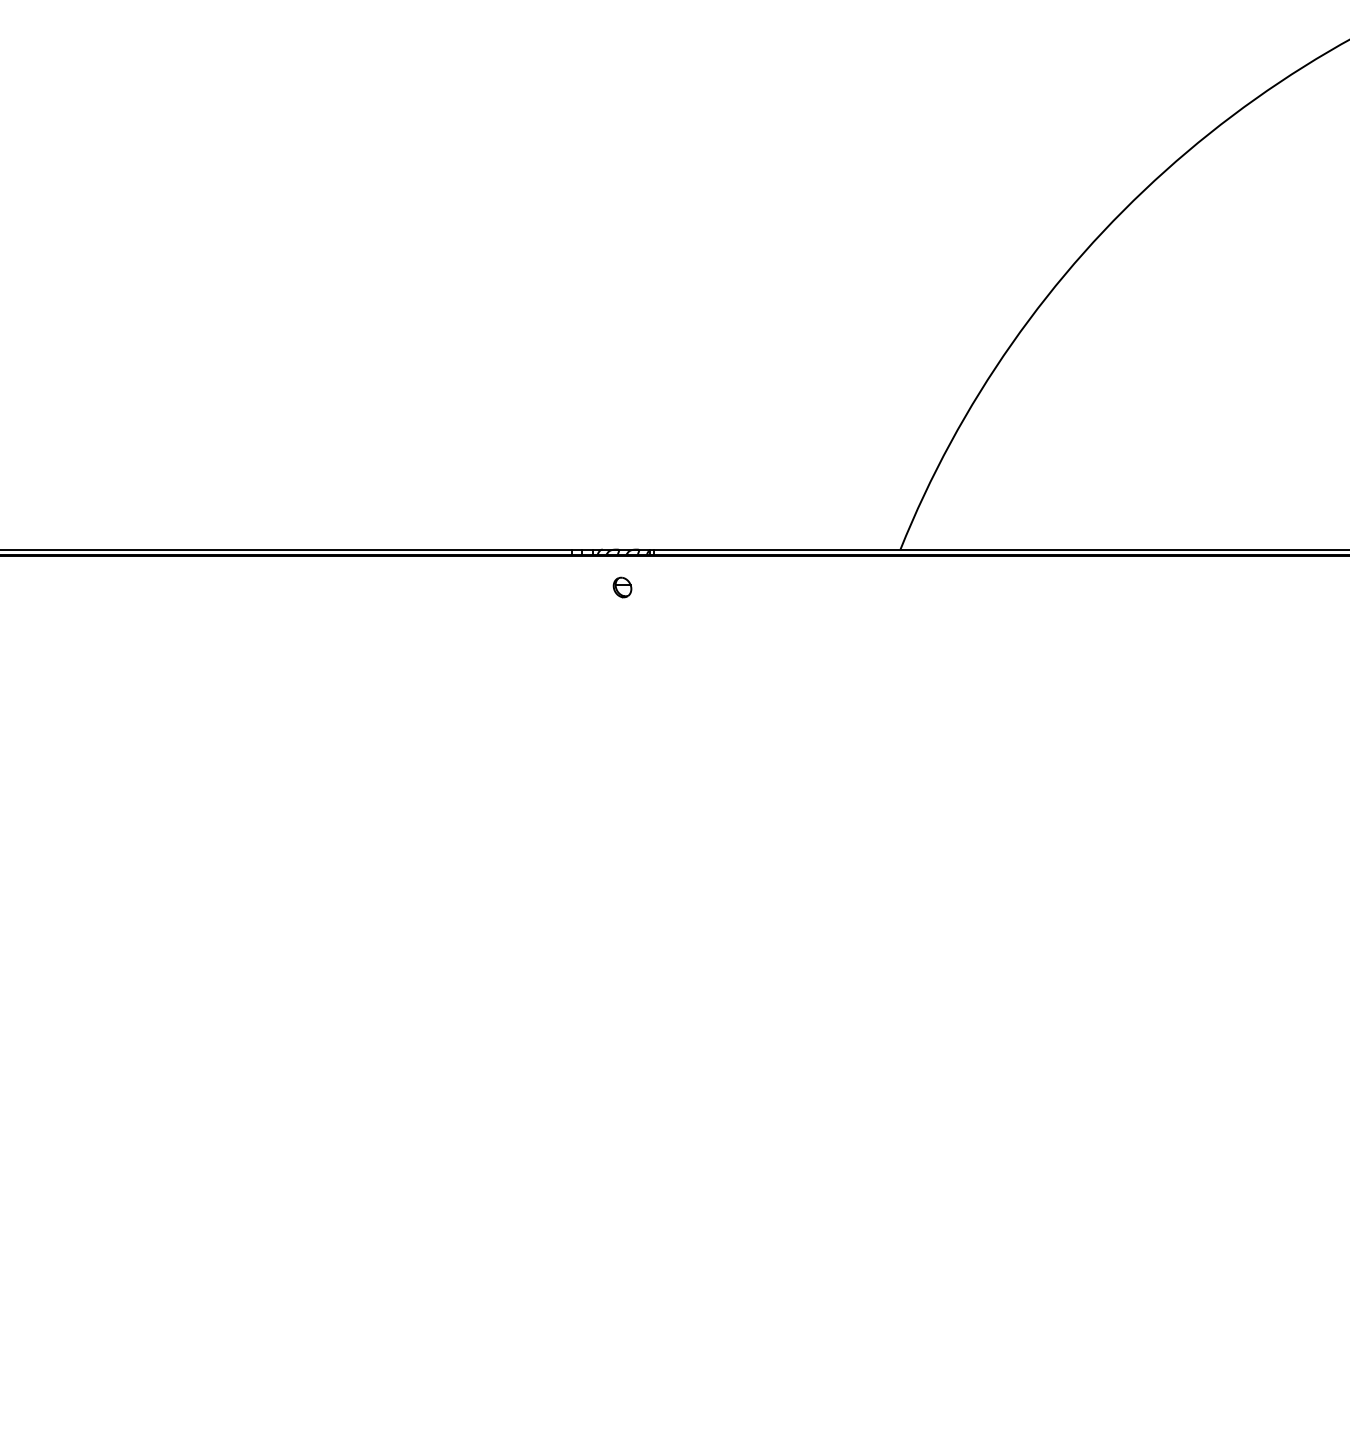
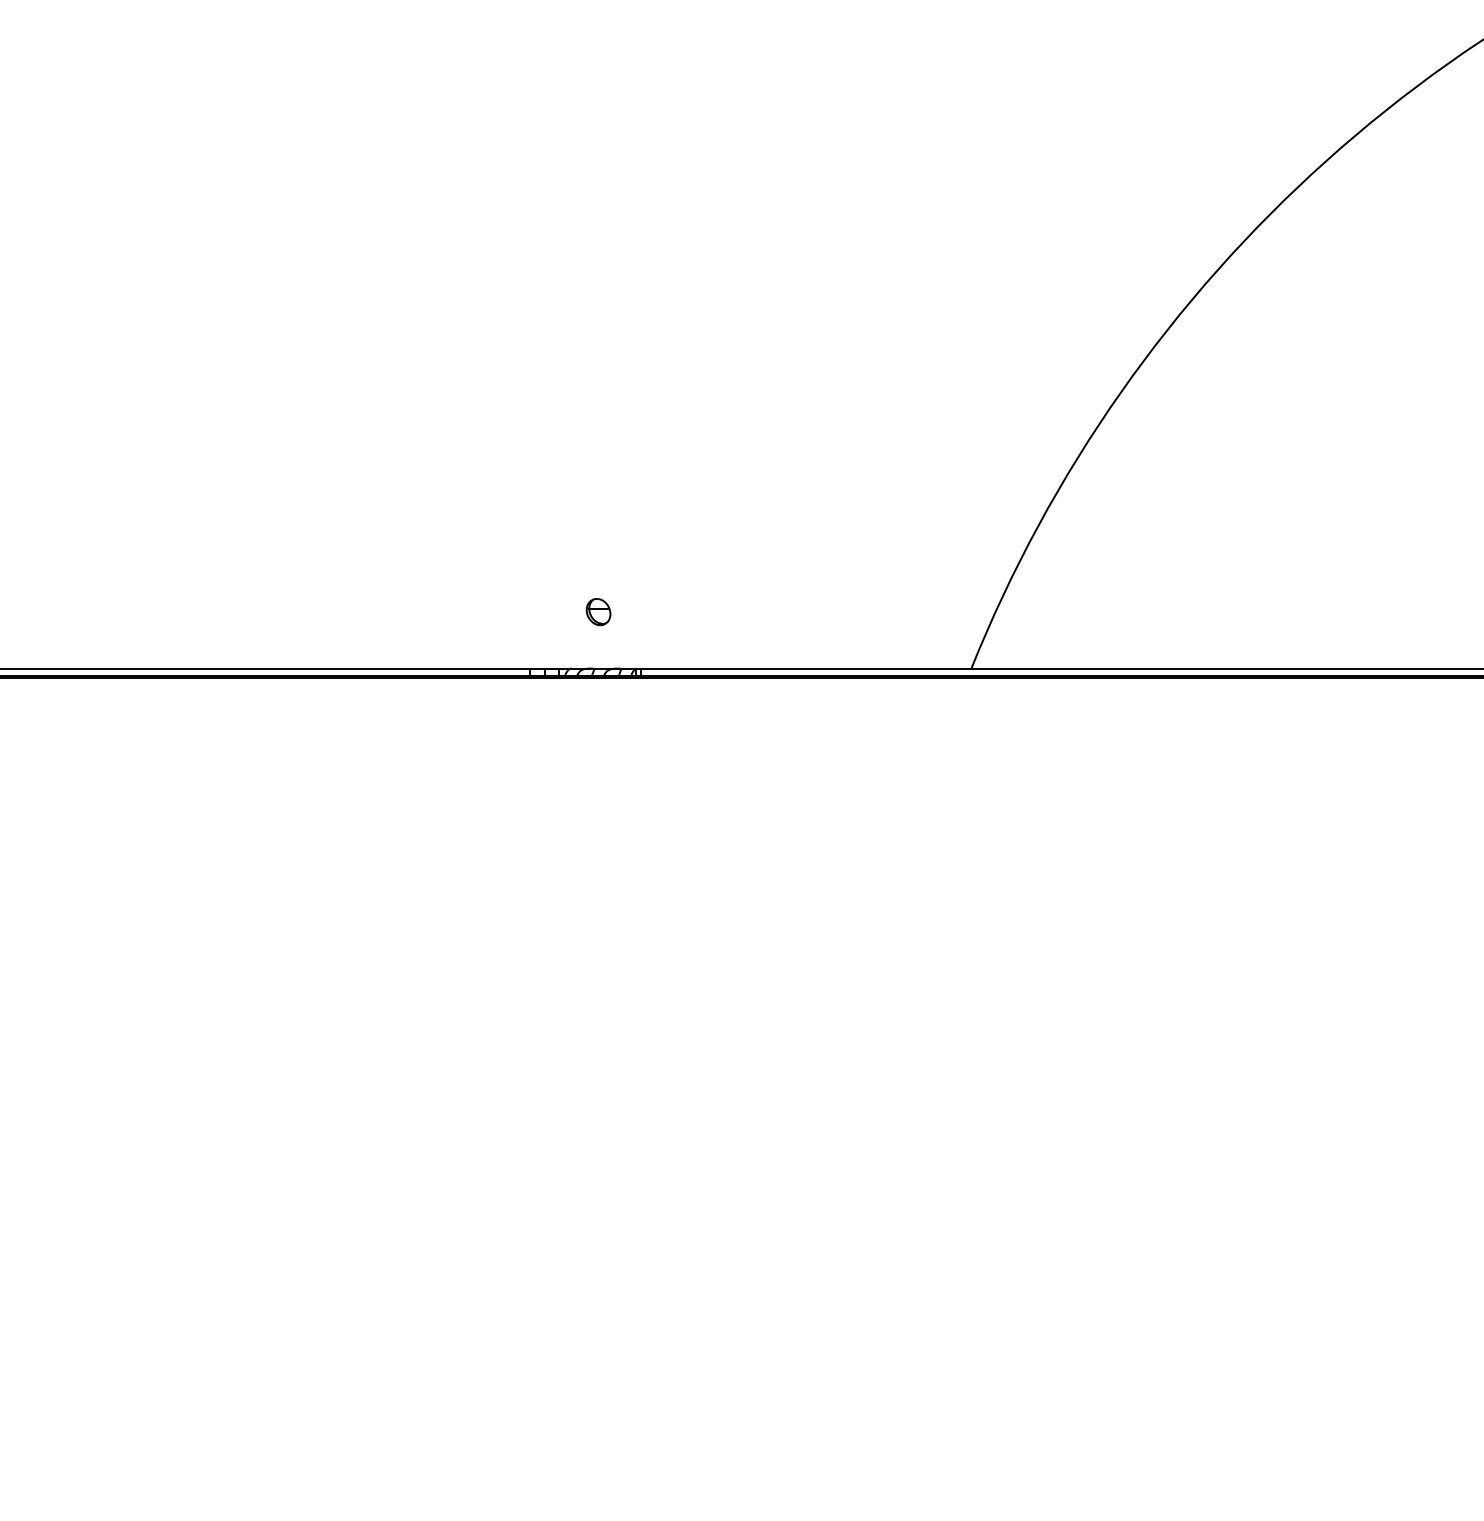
part: (622, 587) -> (598, 612), moved

